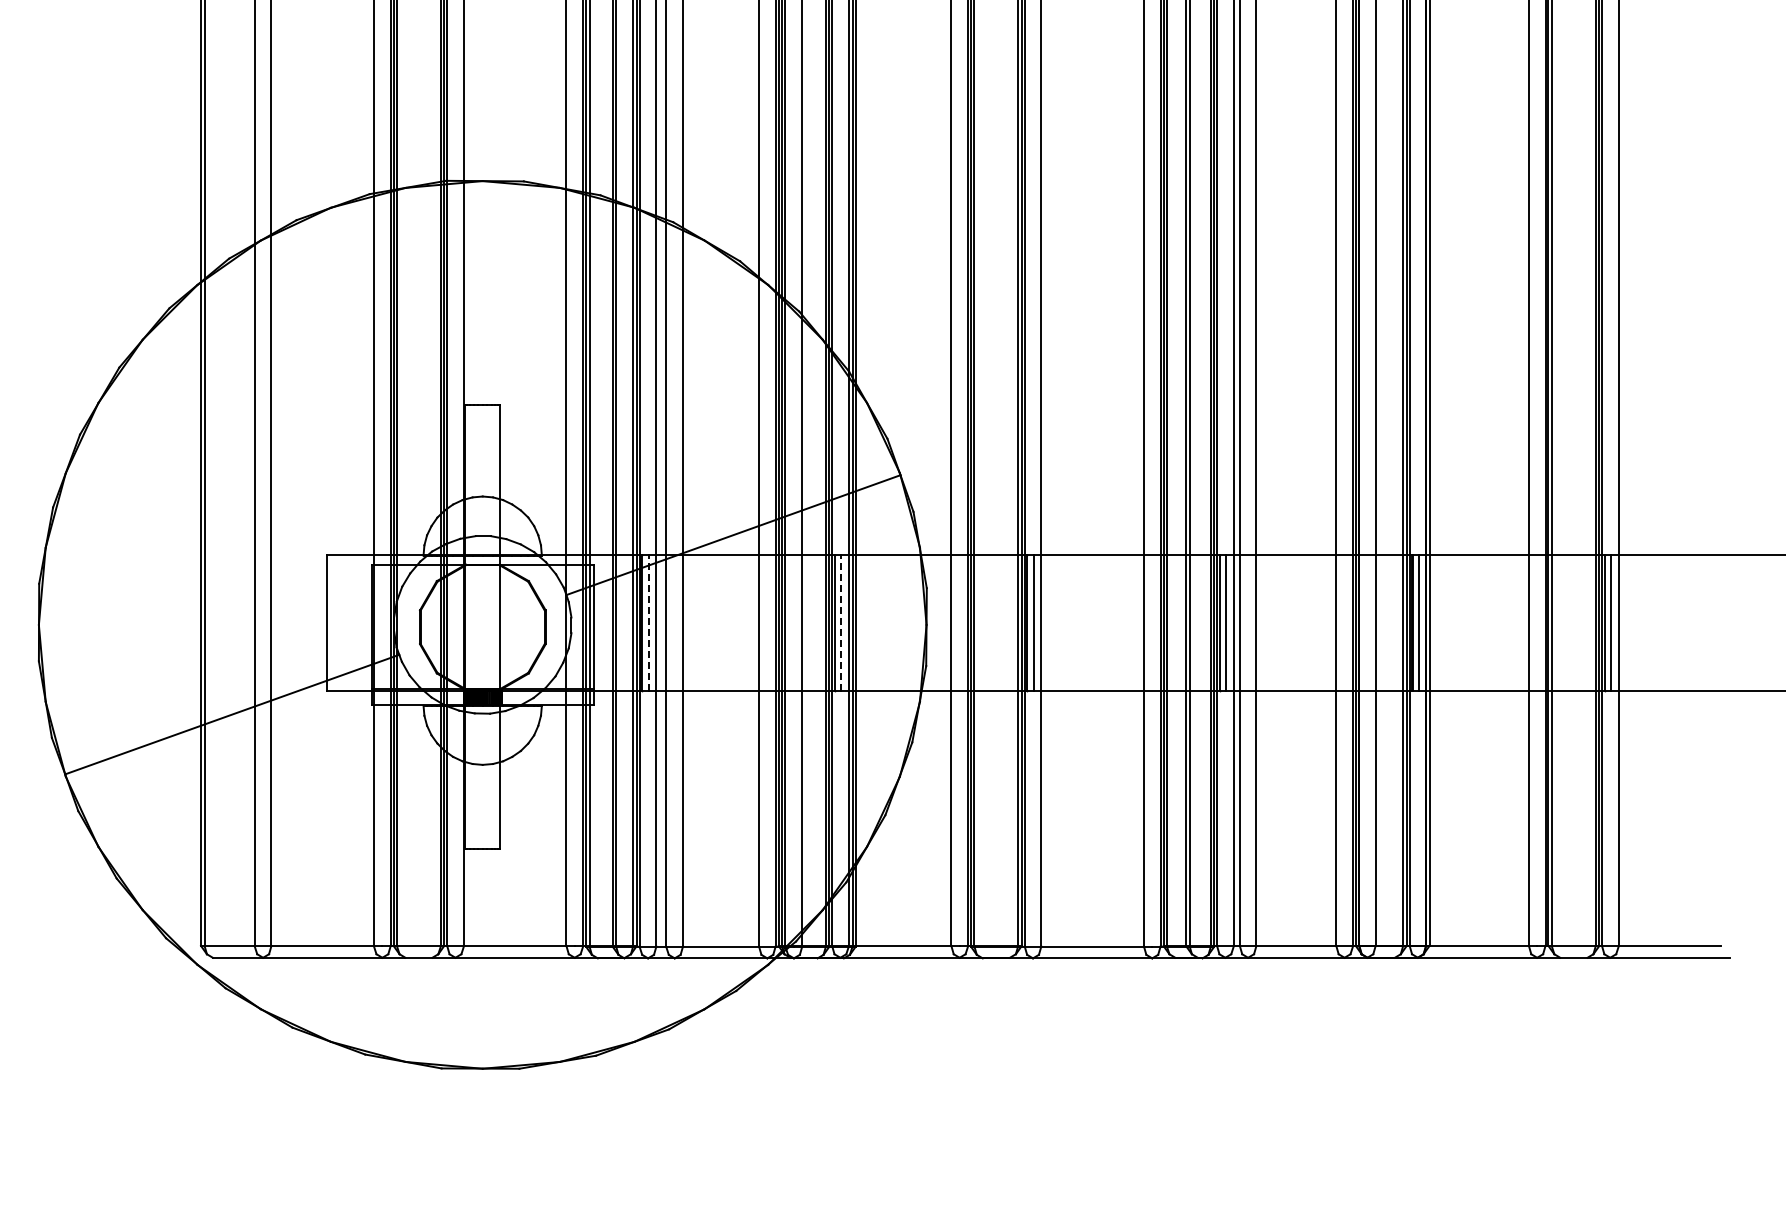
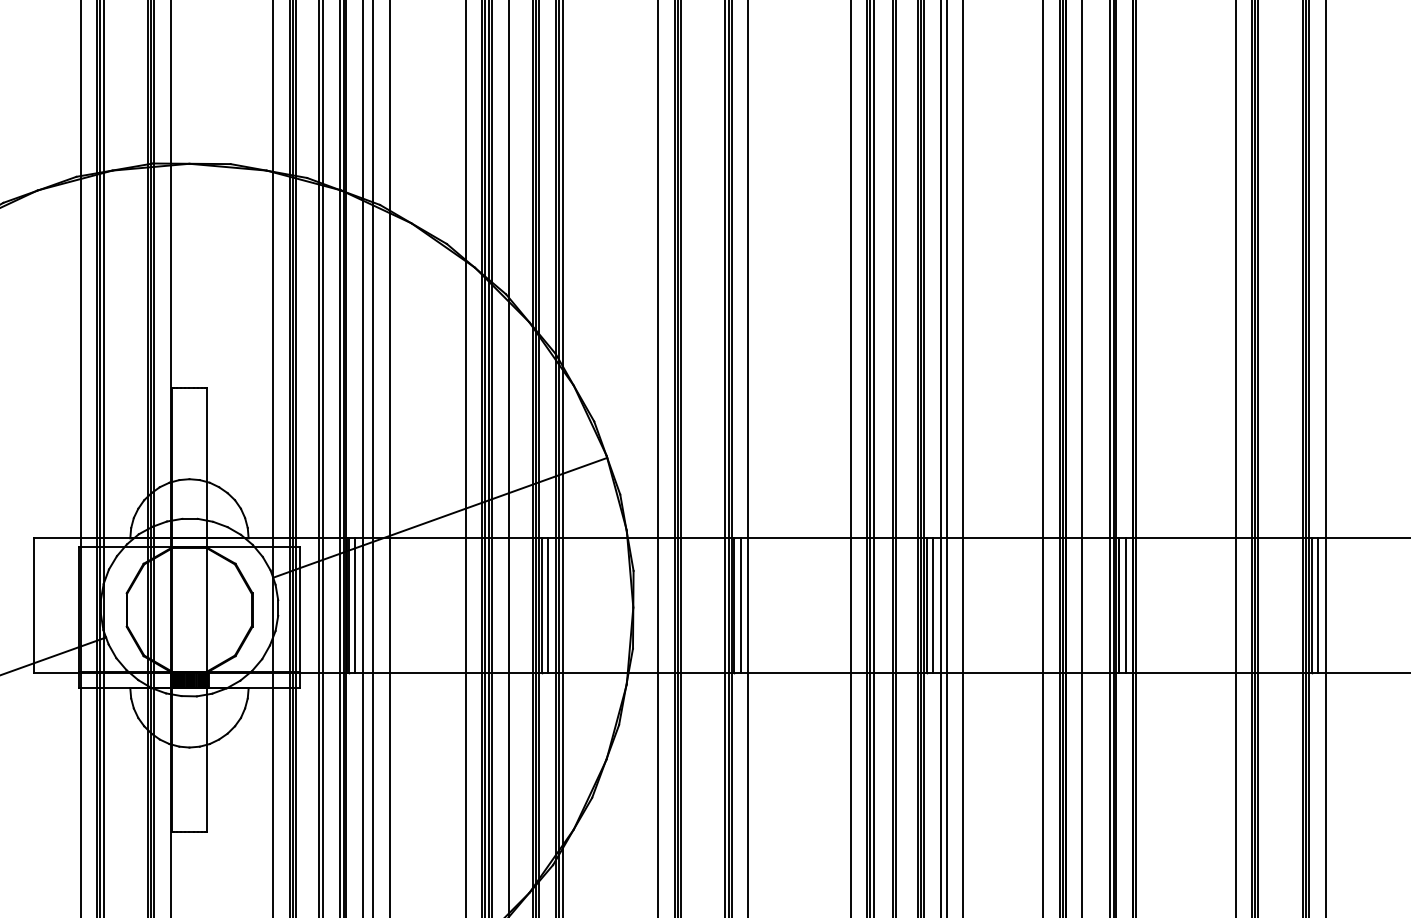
line: (648, 623) -> (355, 606), dashed -> solid
line: (841, 623) -> (548, 606), dashed -> solid

